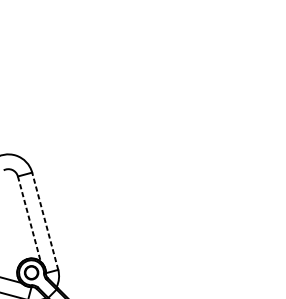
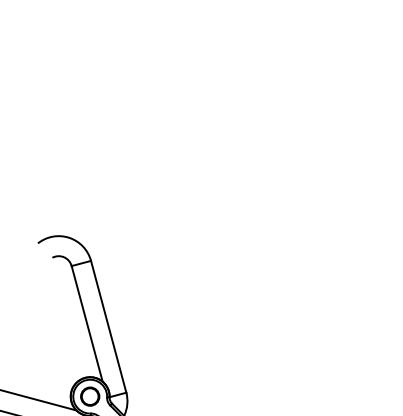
line: (29, 218) -> (87, 323), dashed -> solid
line: (45, 221) -> (108, 326), dashed -> solid

